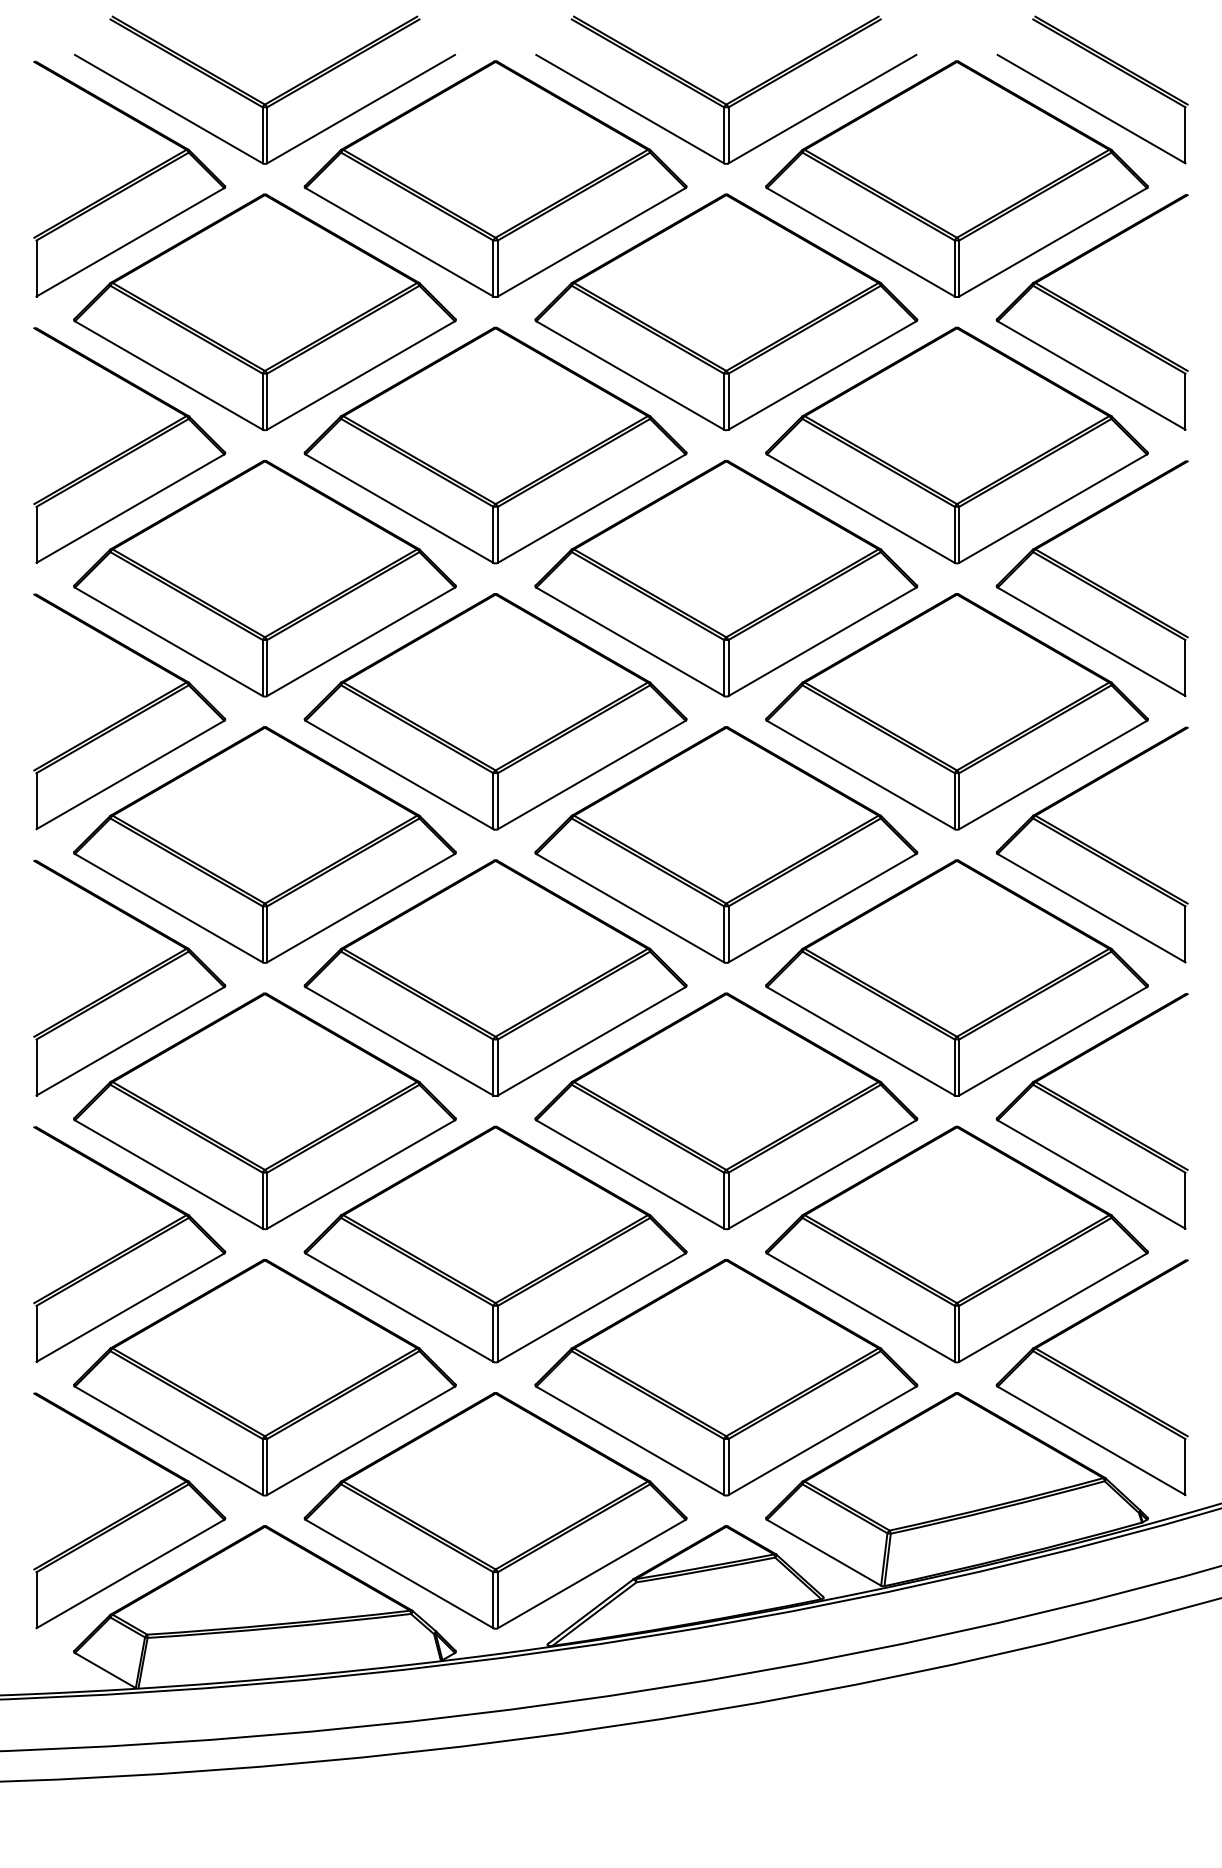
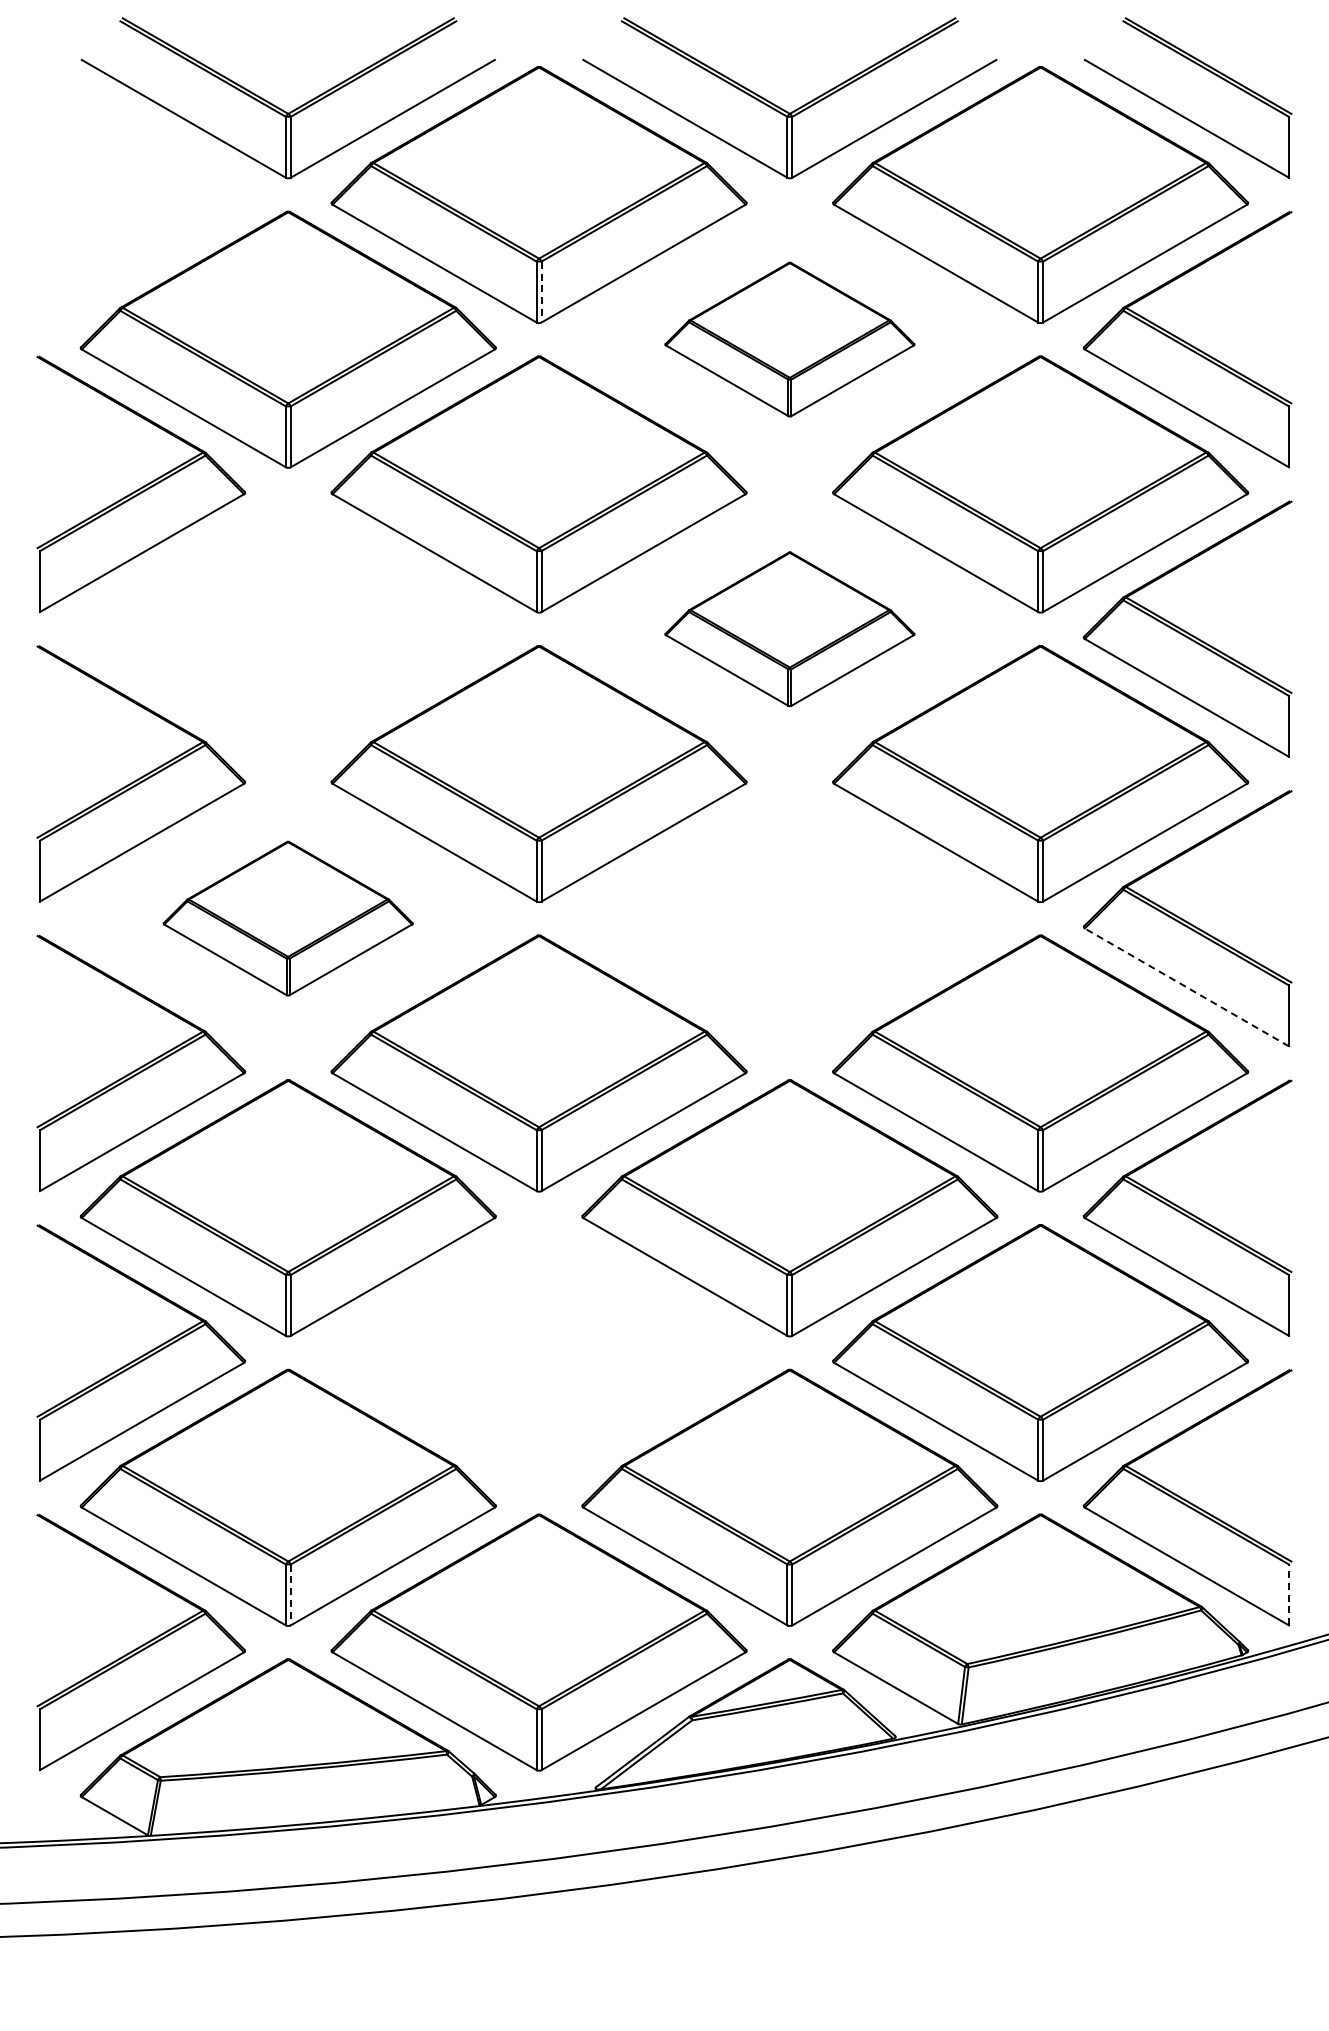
part: (129, 178) -> (141, 194), removed
line: (497, 268) -> (541, 292), solid -> dashed
part: (725, 312) -> (789, 339), size x0.6
part: (264, 578) -> (287, 629), removed
part: (725, 578) -> (789, 629), size x0.6
part: (264, 844) -> (287, 918), size x0.6
part: (725, 844) -> (789, 918), removed
line: (1091, 908) -> (1186, 987), solid -> dashed
part: (495, 1244) -> (538, 1353), removed
line: (1185, 1466) -> (1288, 1594), solid -> dashed
line: (266, 1467) -> (290, 1595), solid -> dashed

